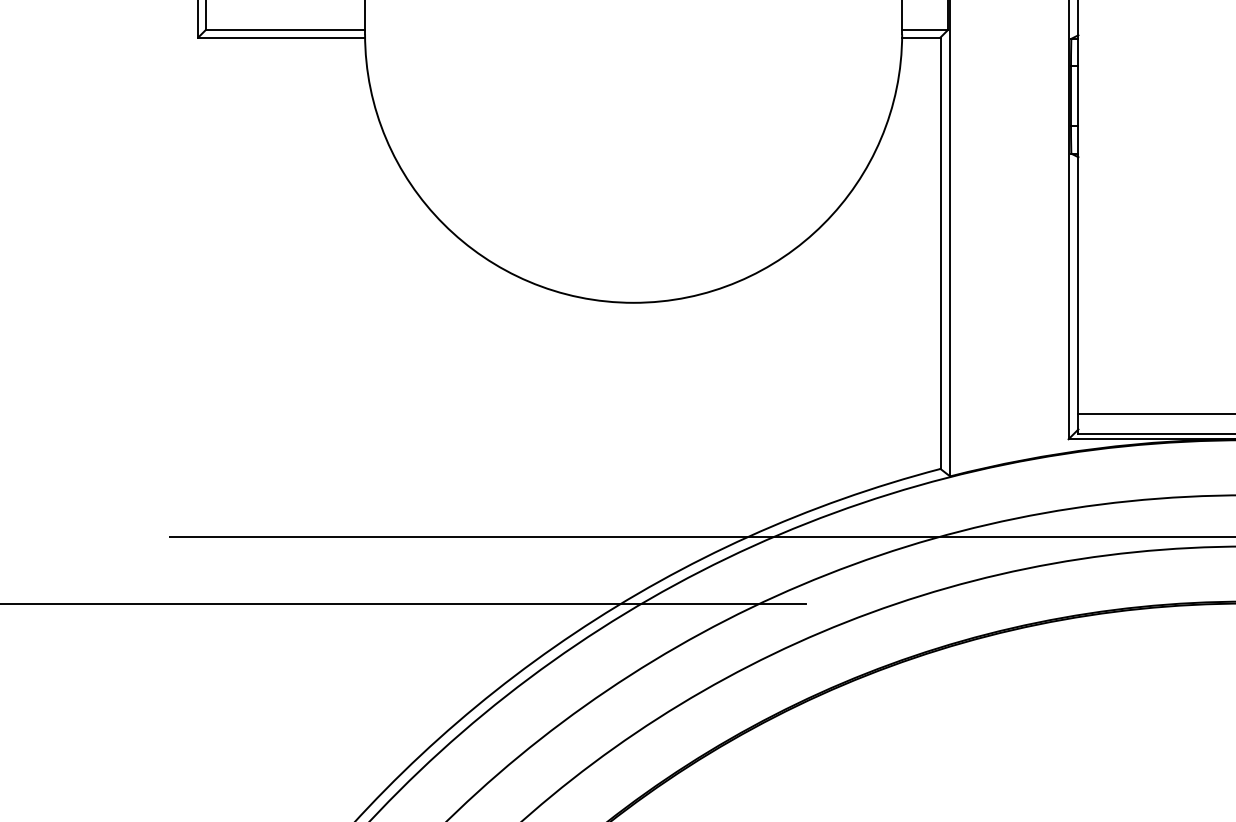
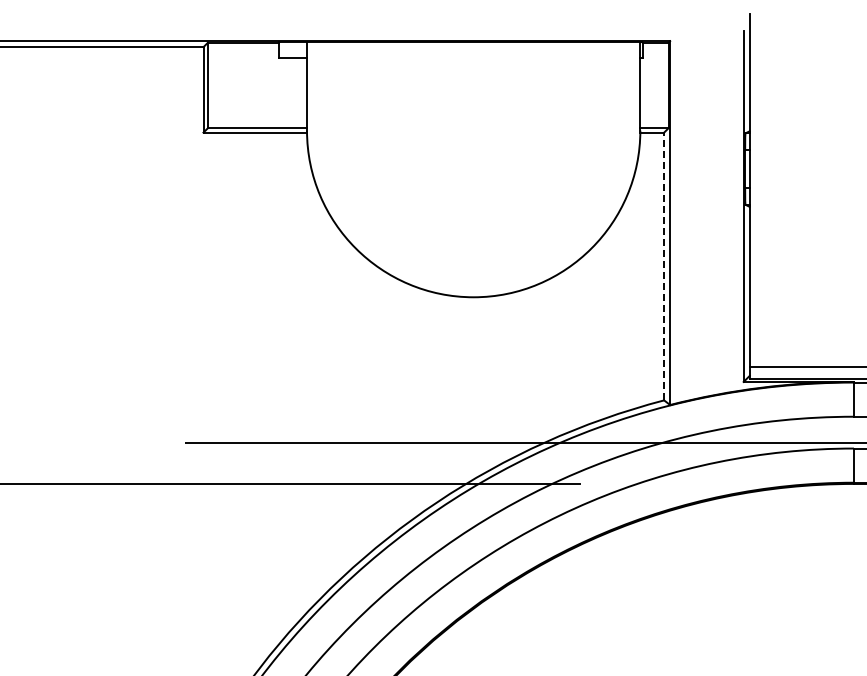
line: (941, 253) -> (664, 266), solid -> dashed

